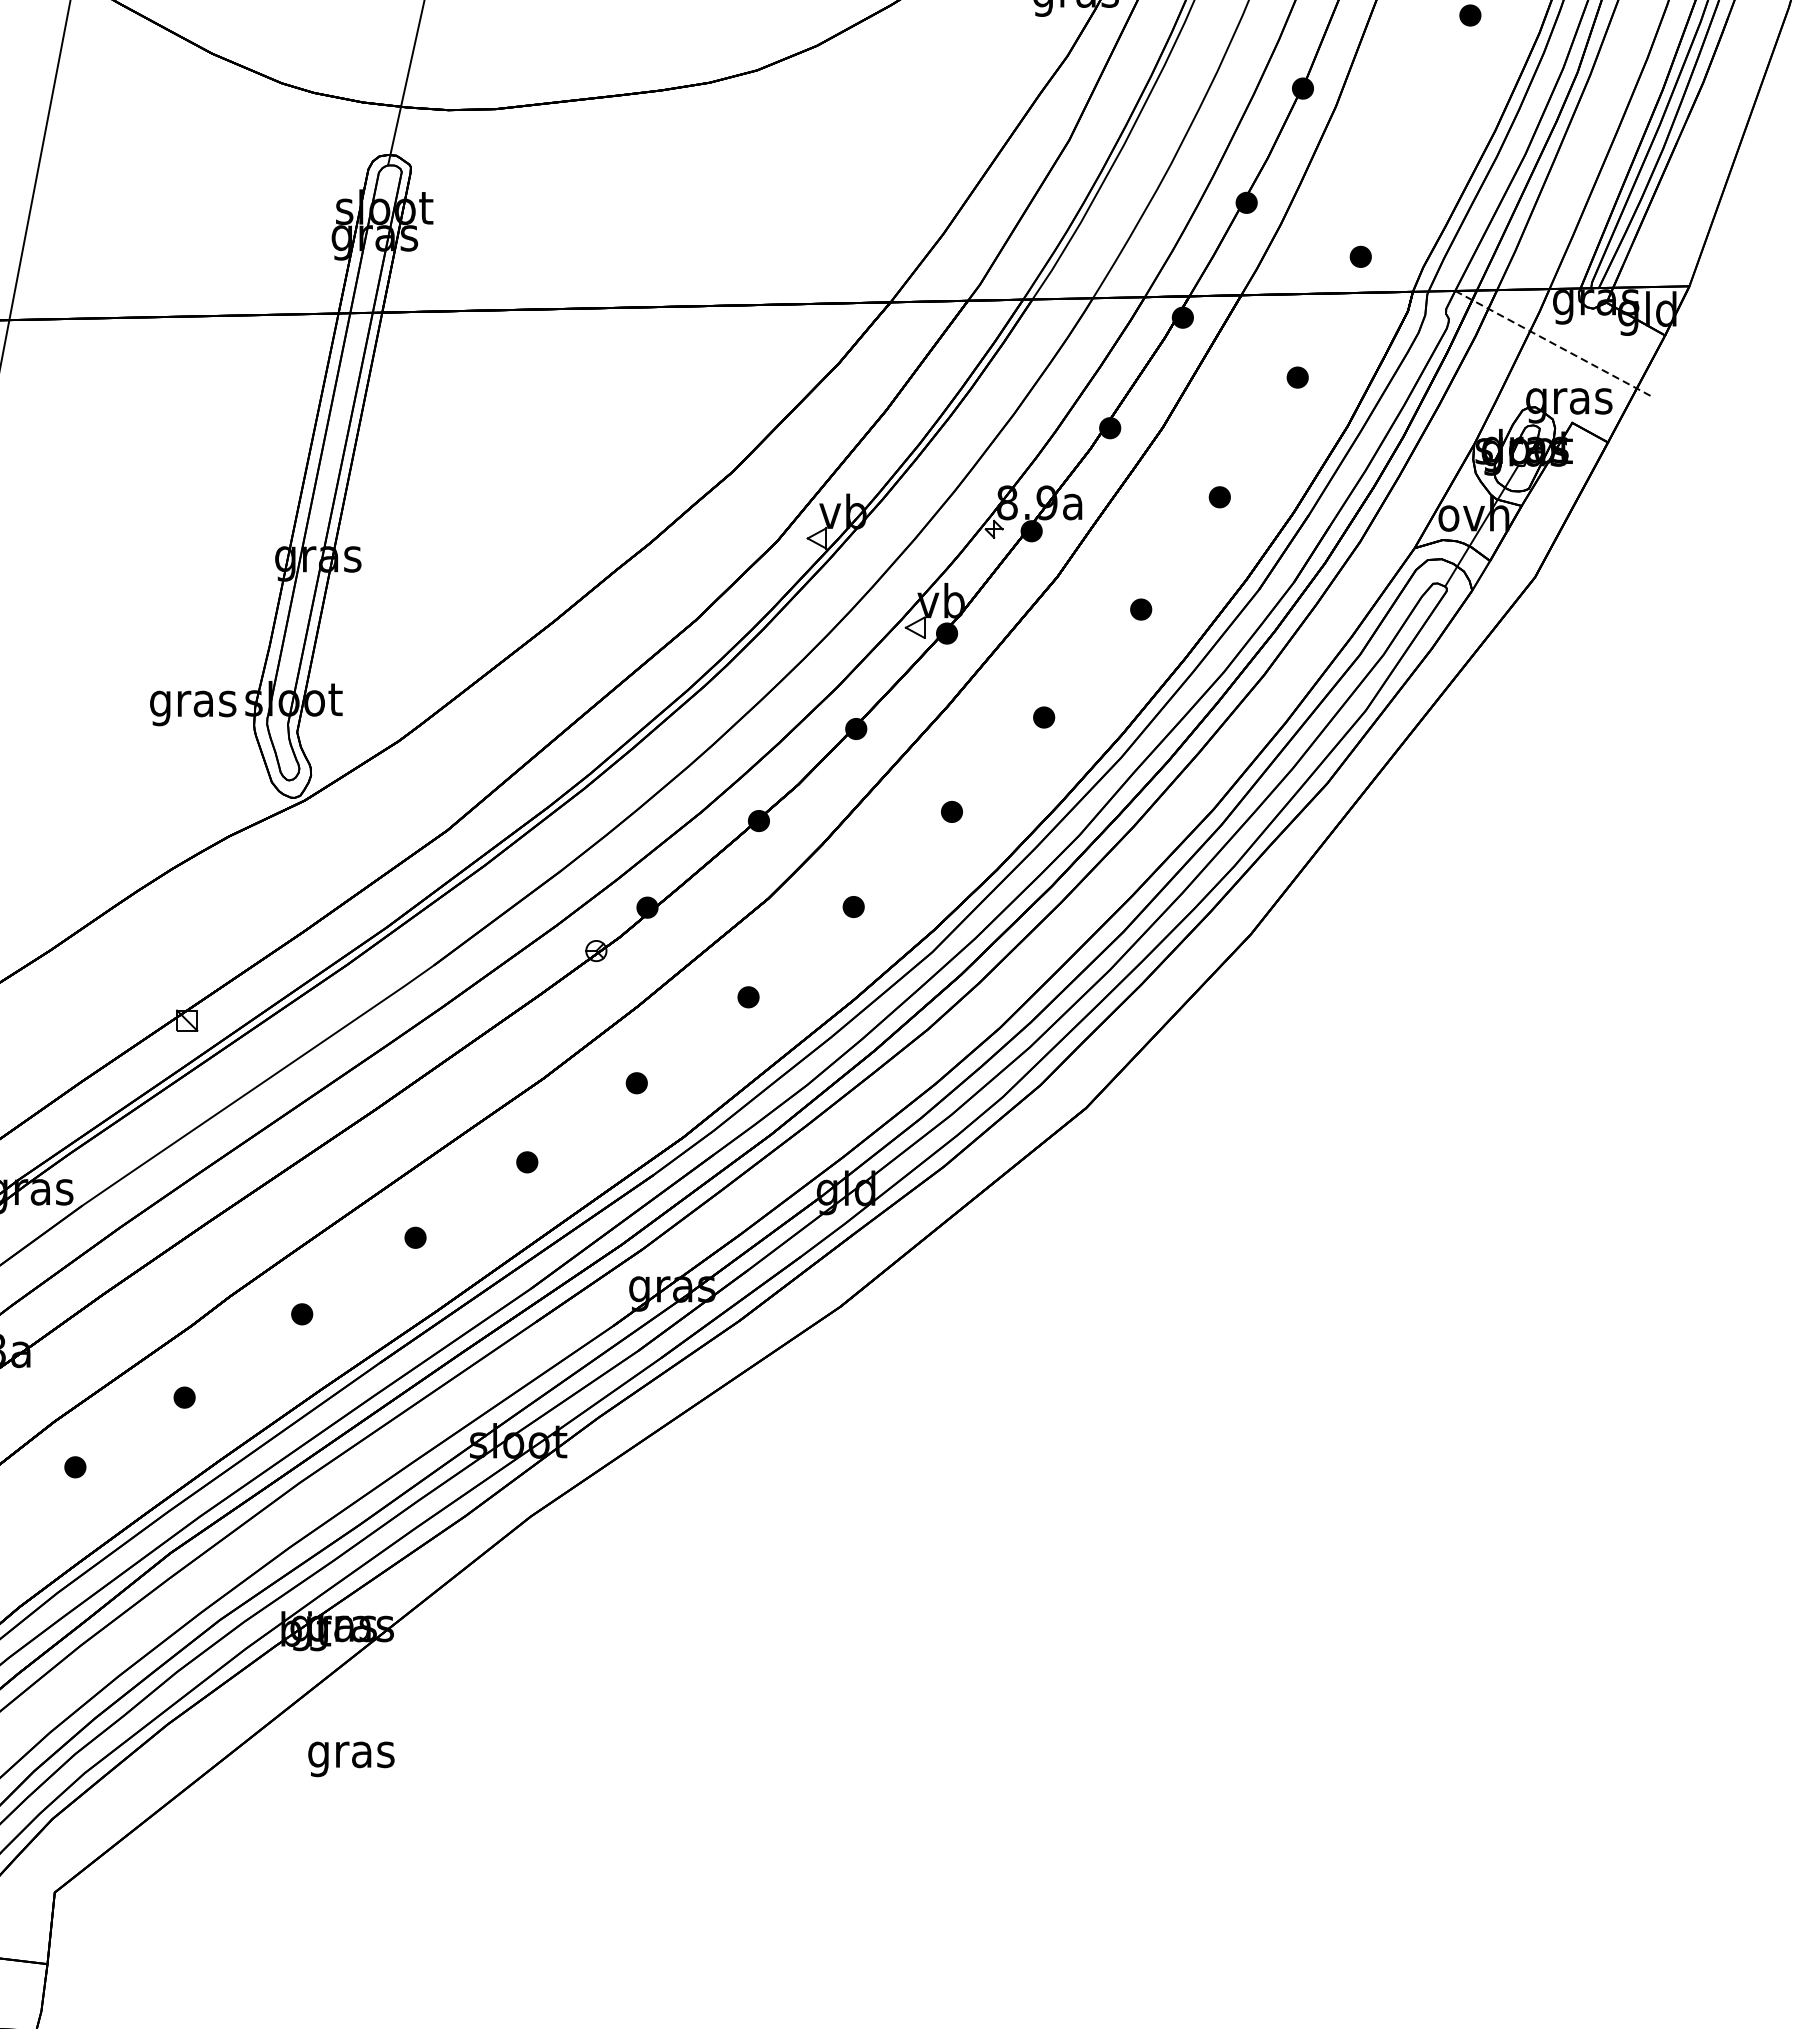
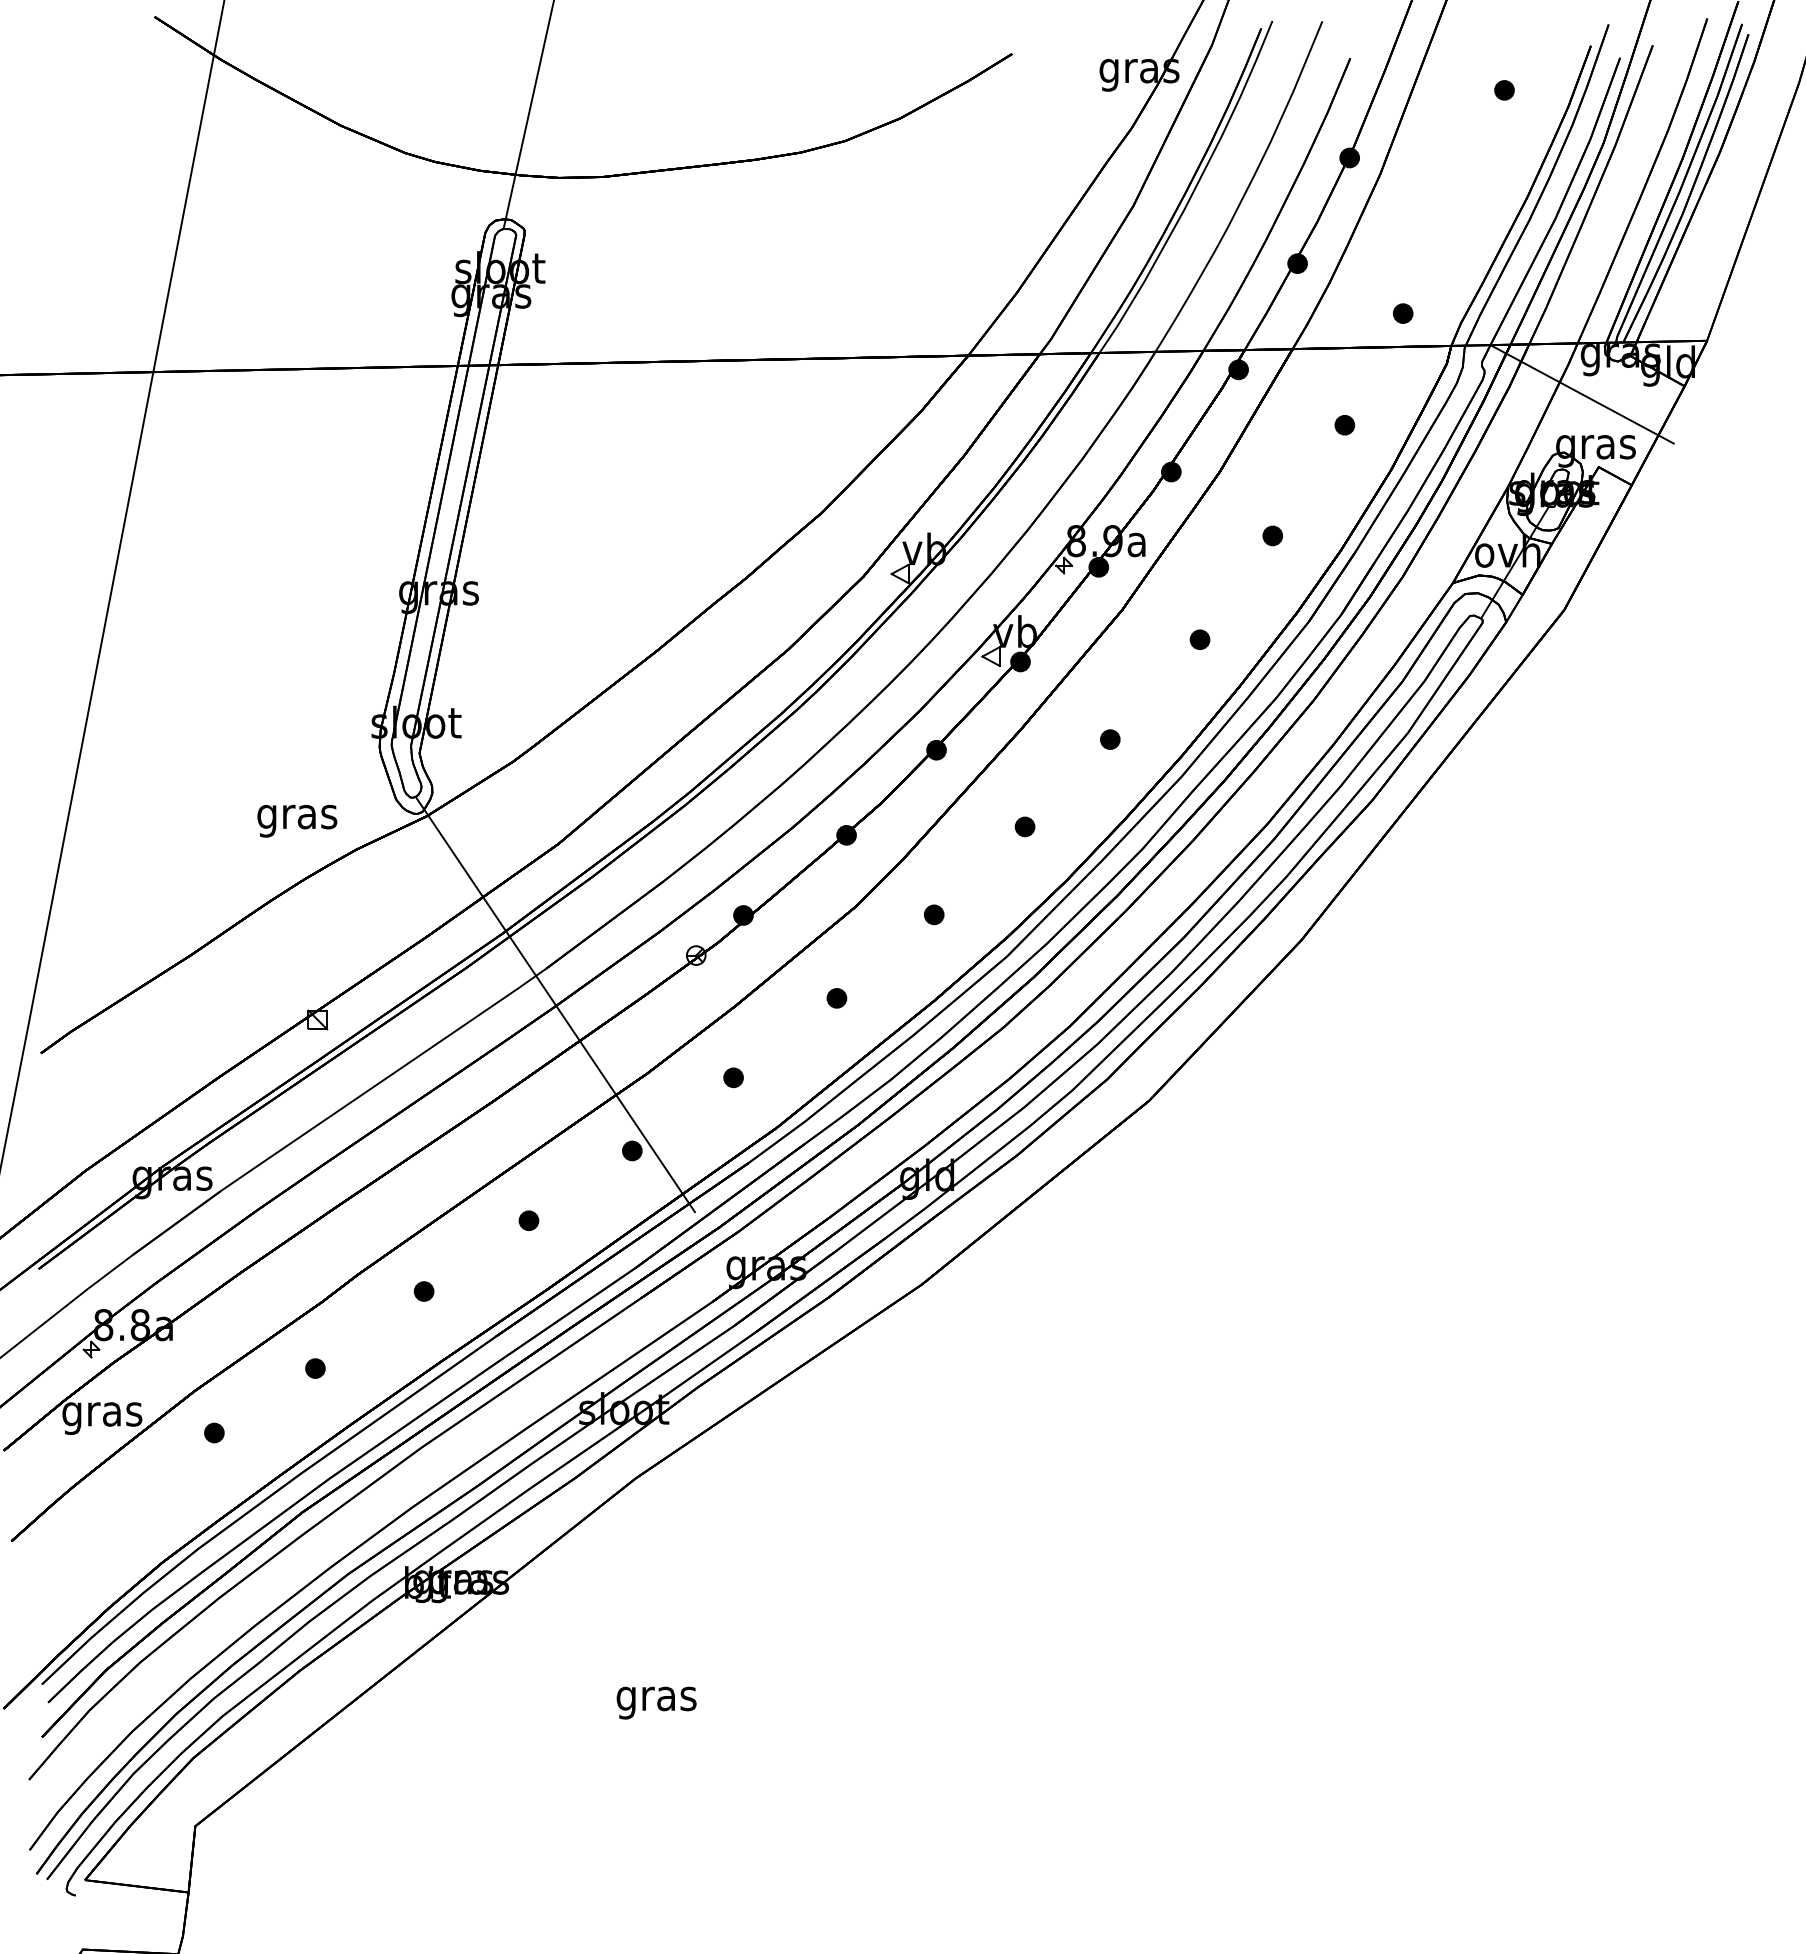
line: (1554, 344) -> (1582, 394), dashed -> solid
text: (193, 707) -> (297, 820), moved
line: (443, 1003) -> (554, 1004), added
text: (351, 1758) -> (656, 1702), moved

